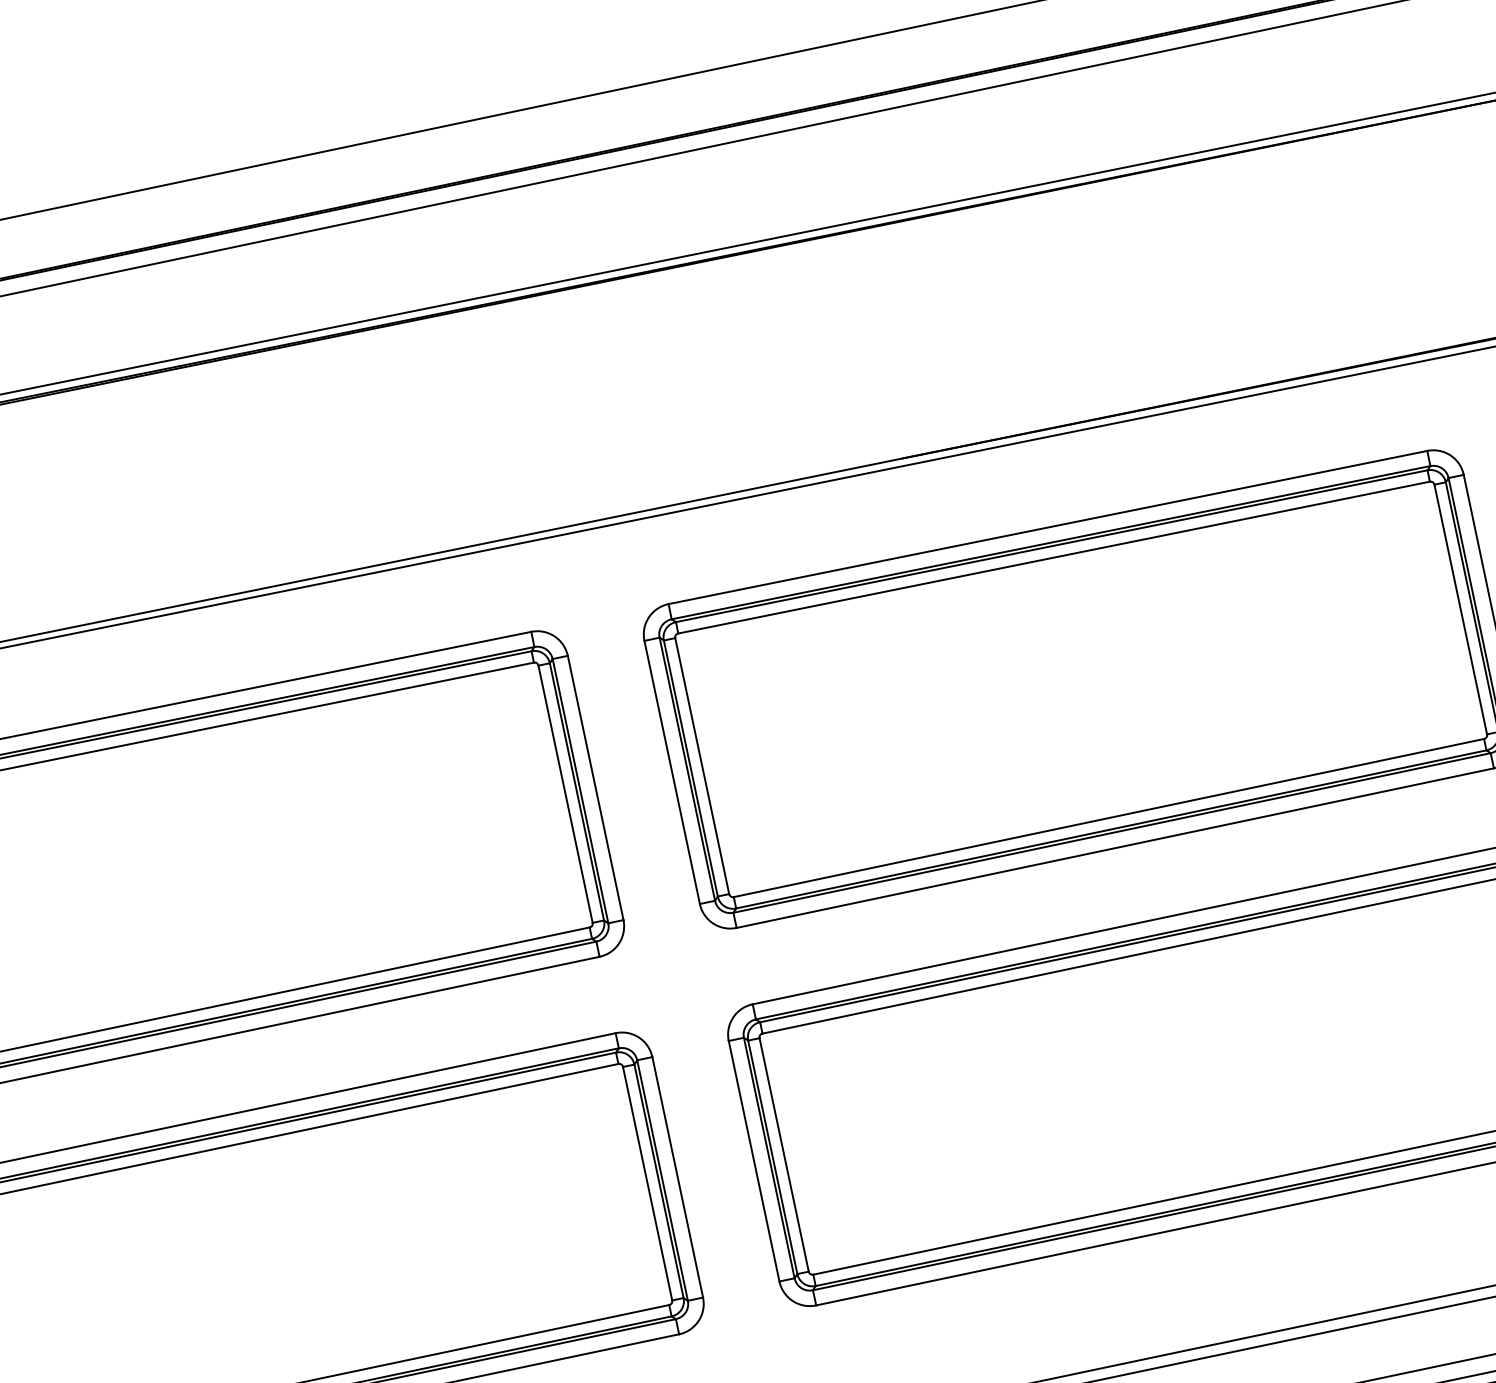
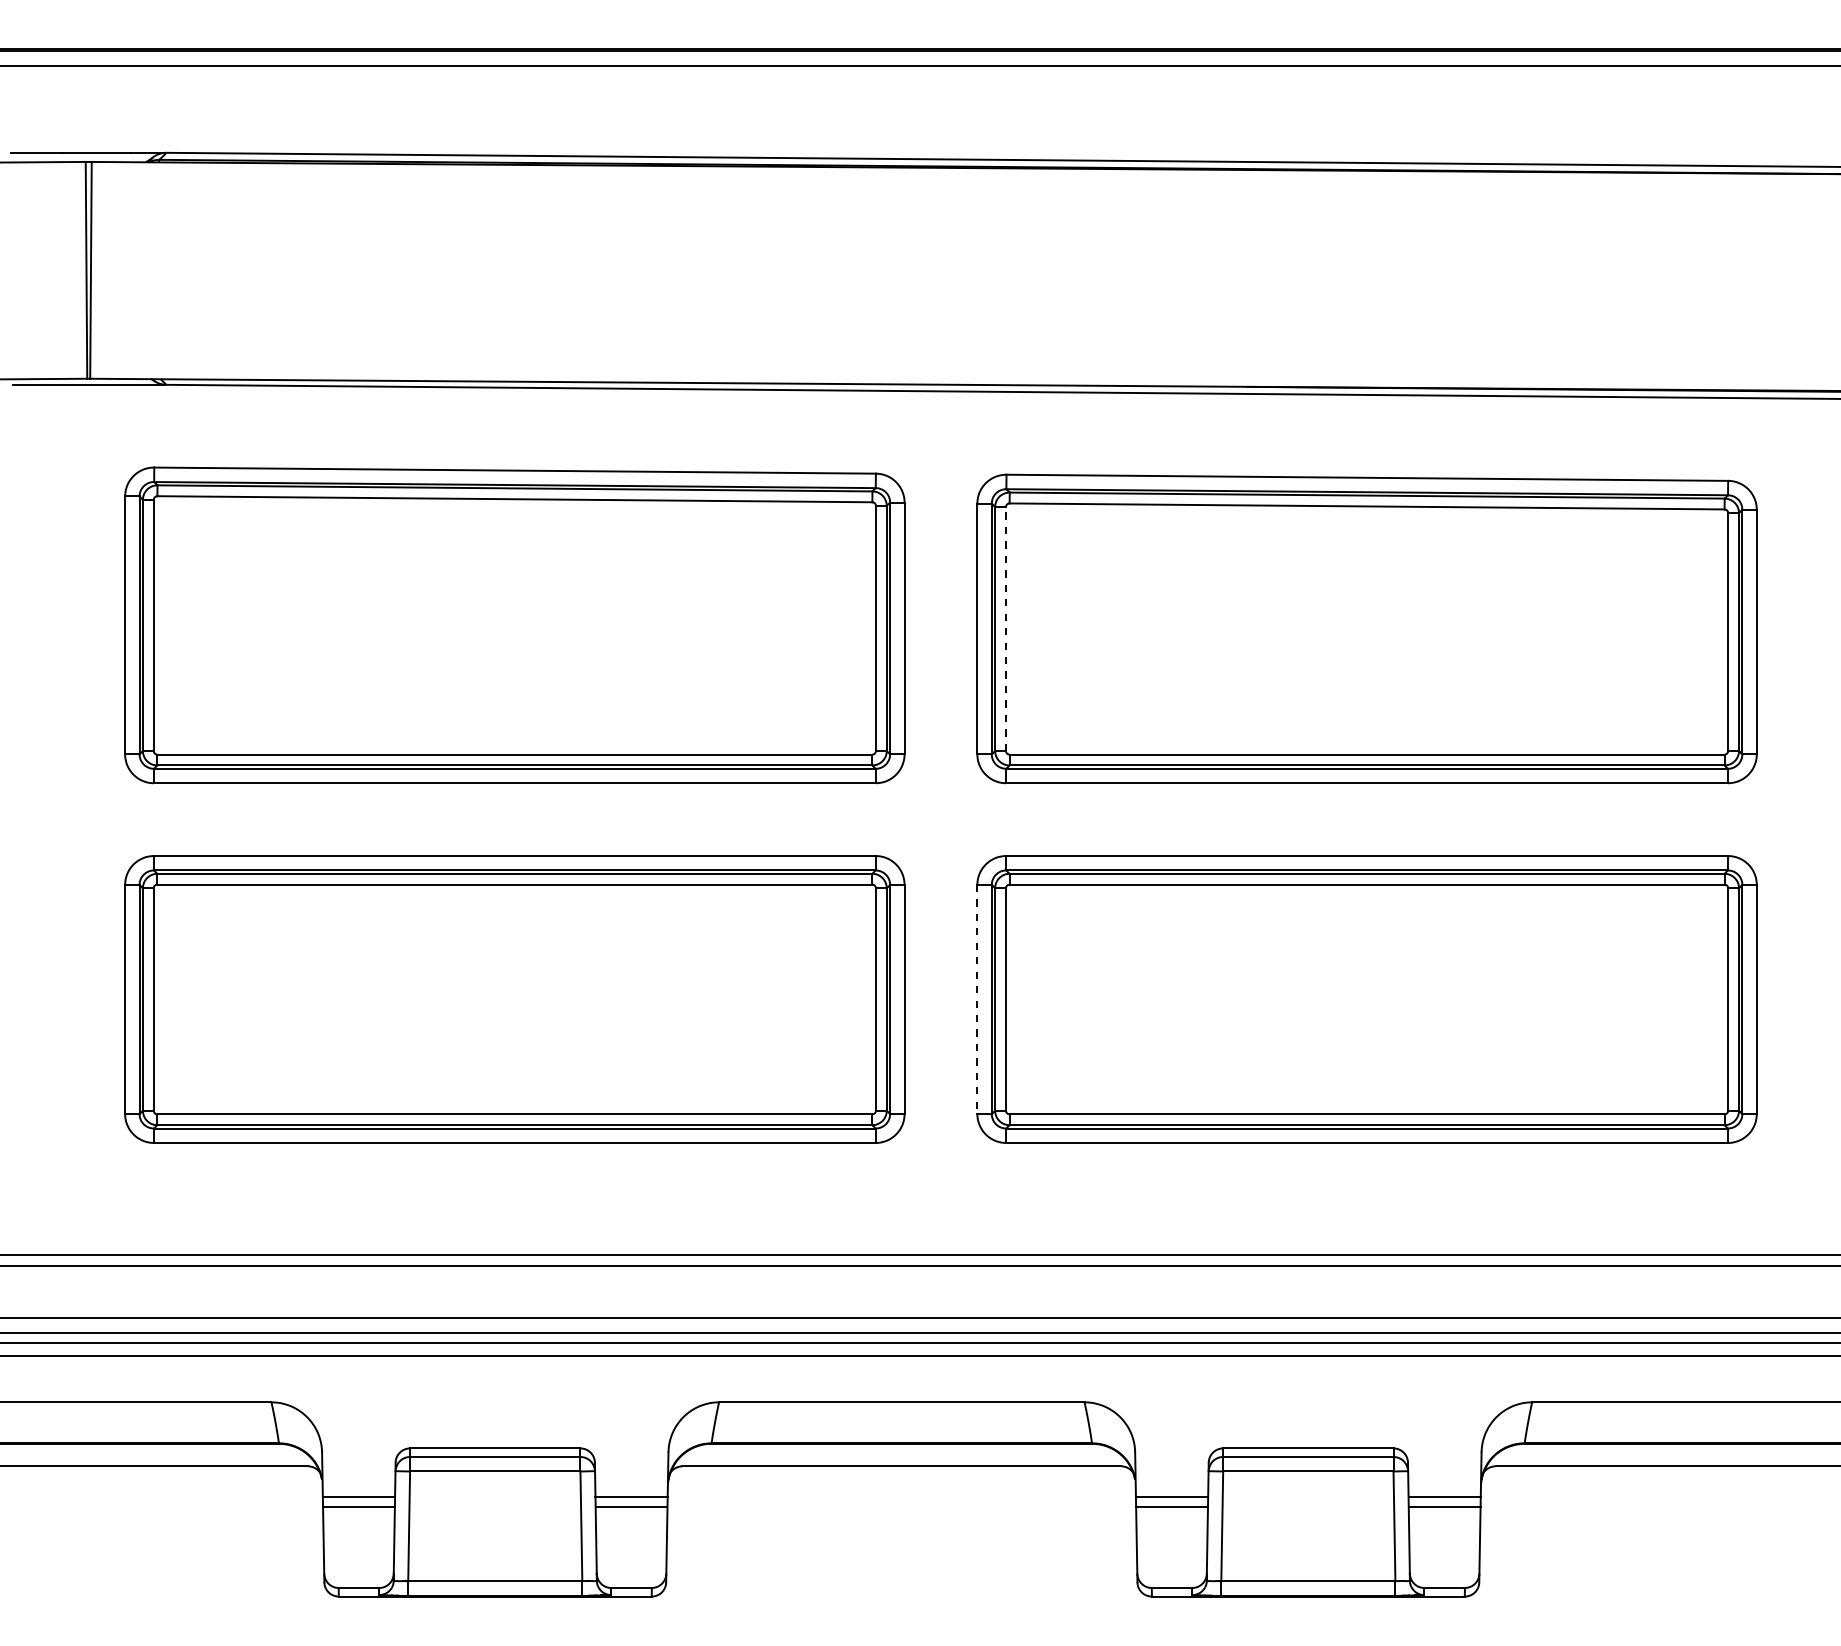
line: (702, 766) -> (1006, 629), solid -> dashed
line: (754, 1161) -> (977, 999), solid -> dashed

